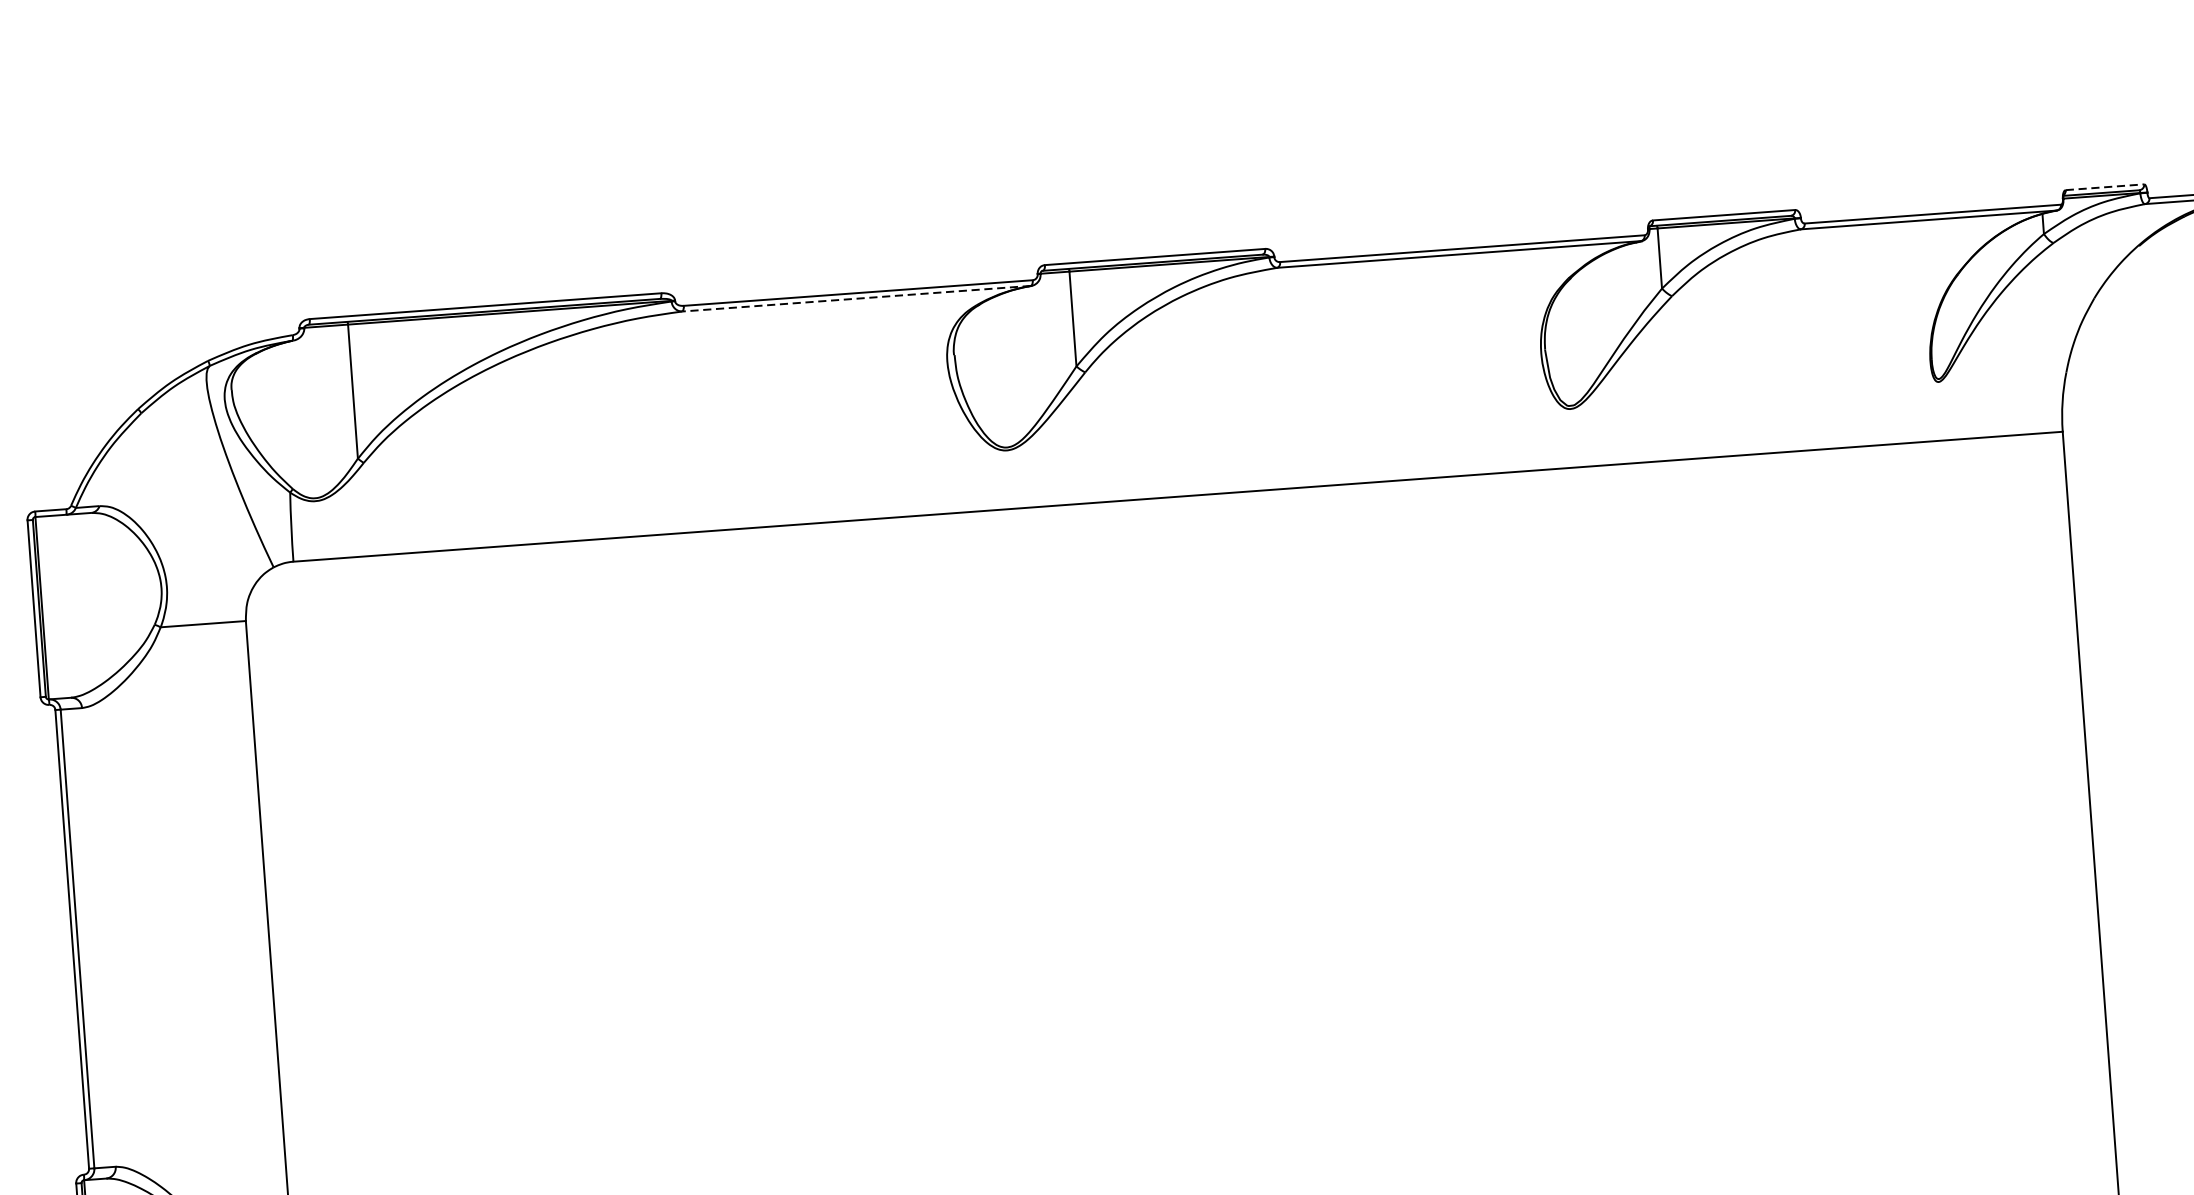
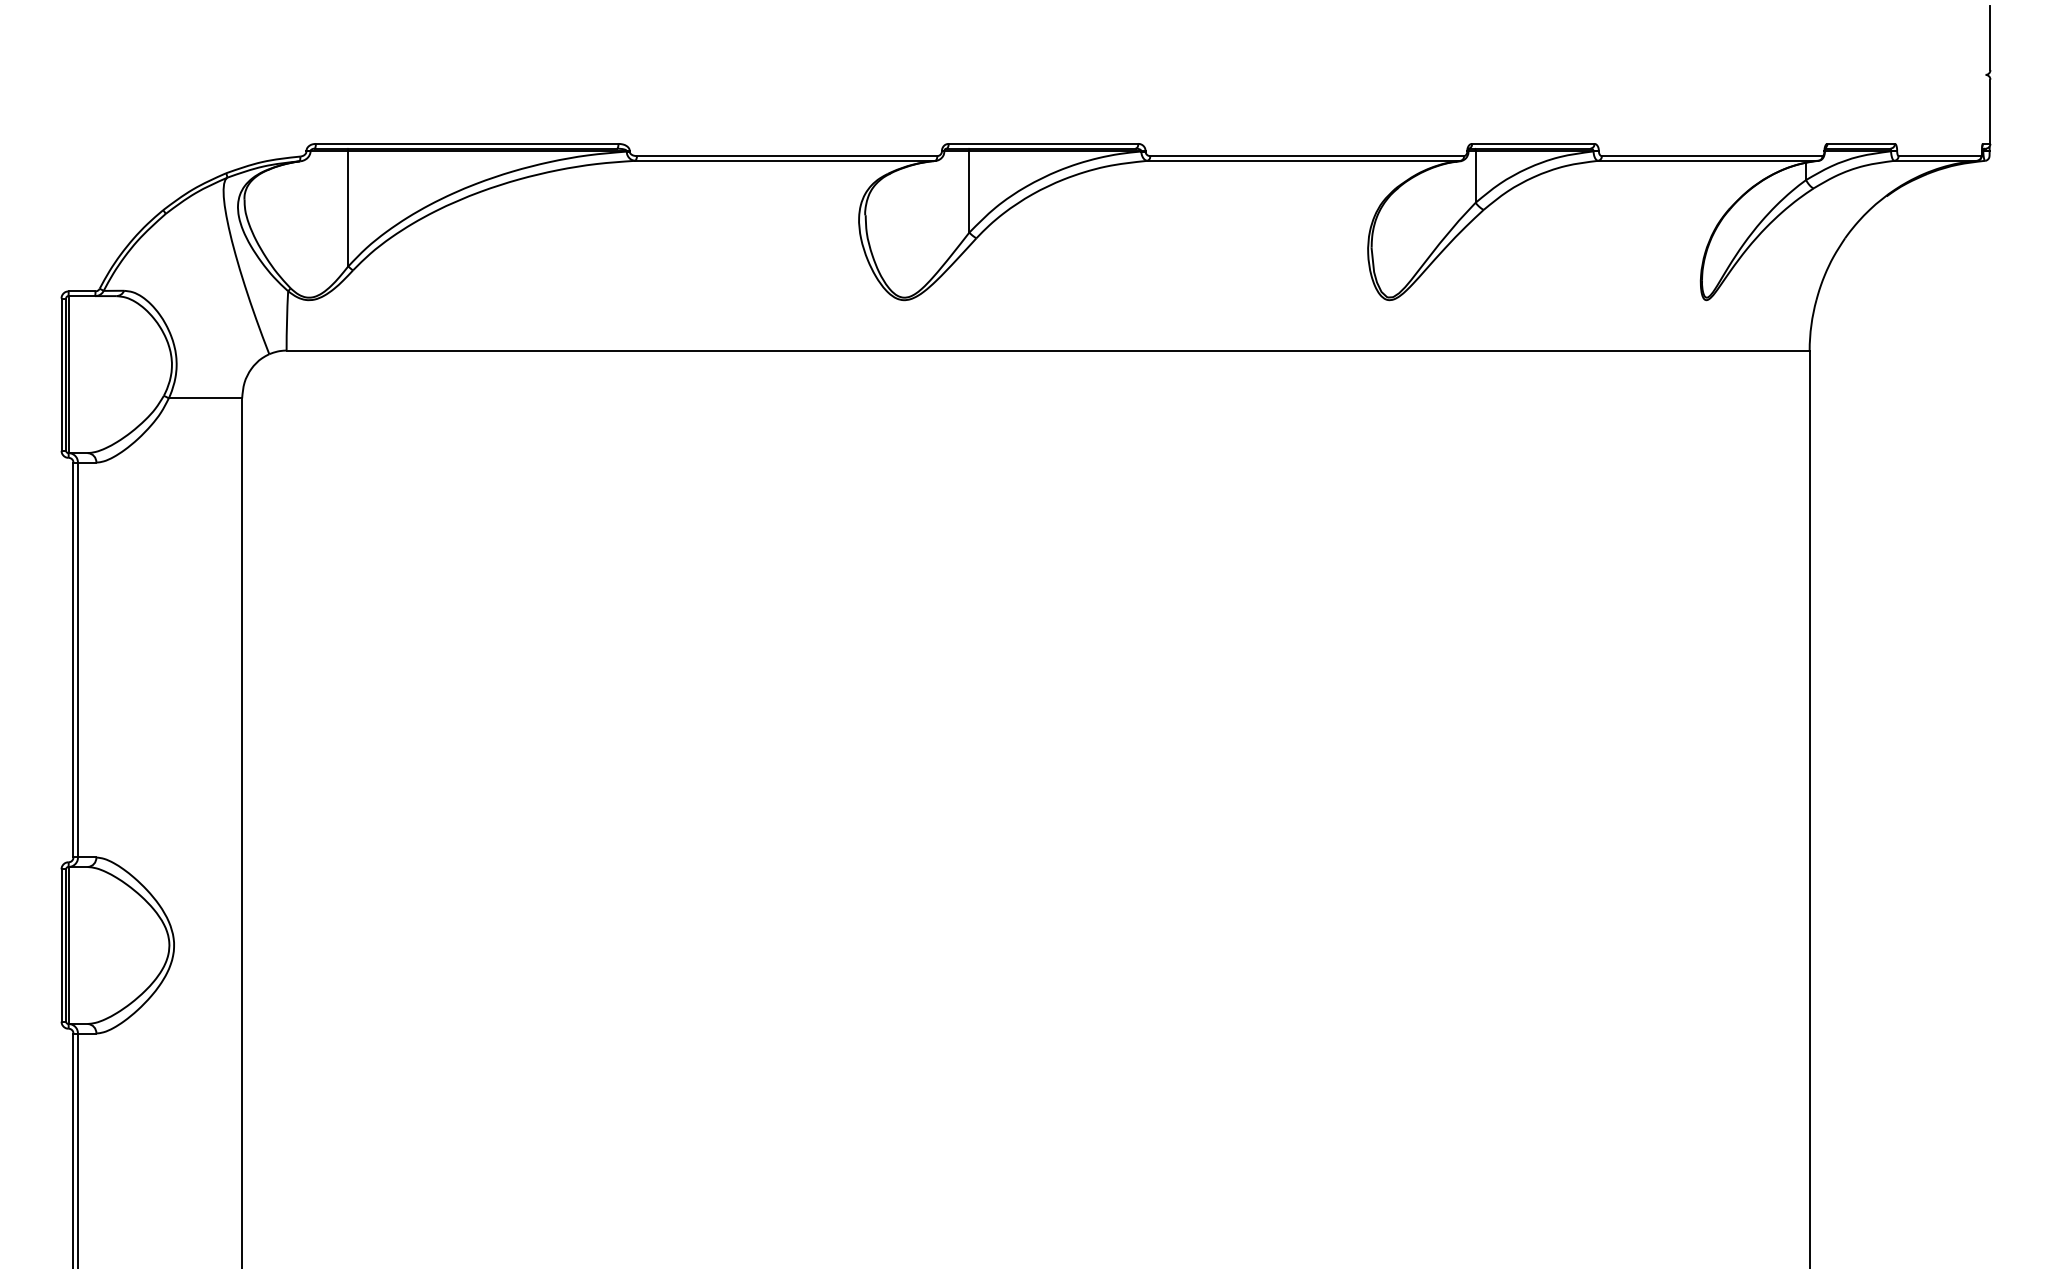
line: (2105, 186) -> (1861, 143), dashed -> solid
line: (856, 298) -> (785, 160), dashed -> solid

